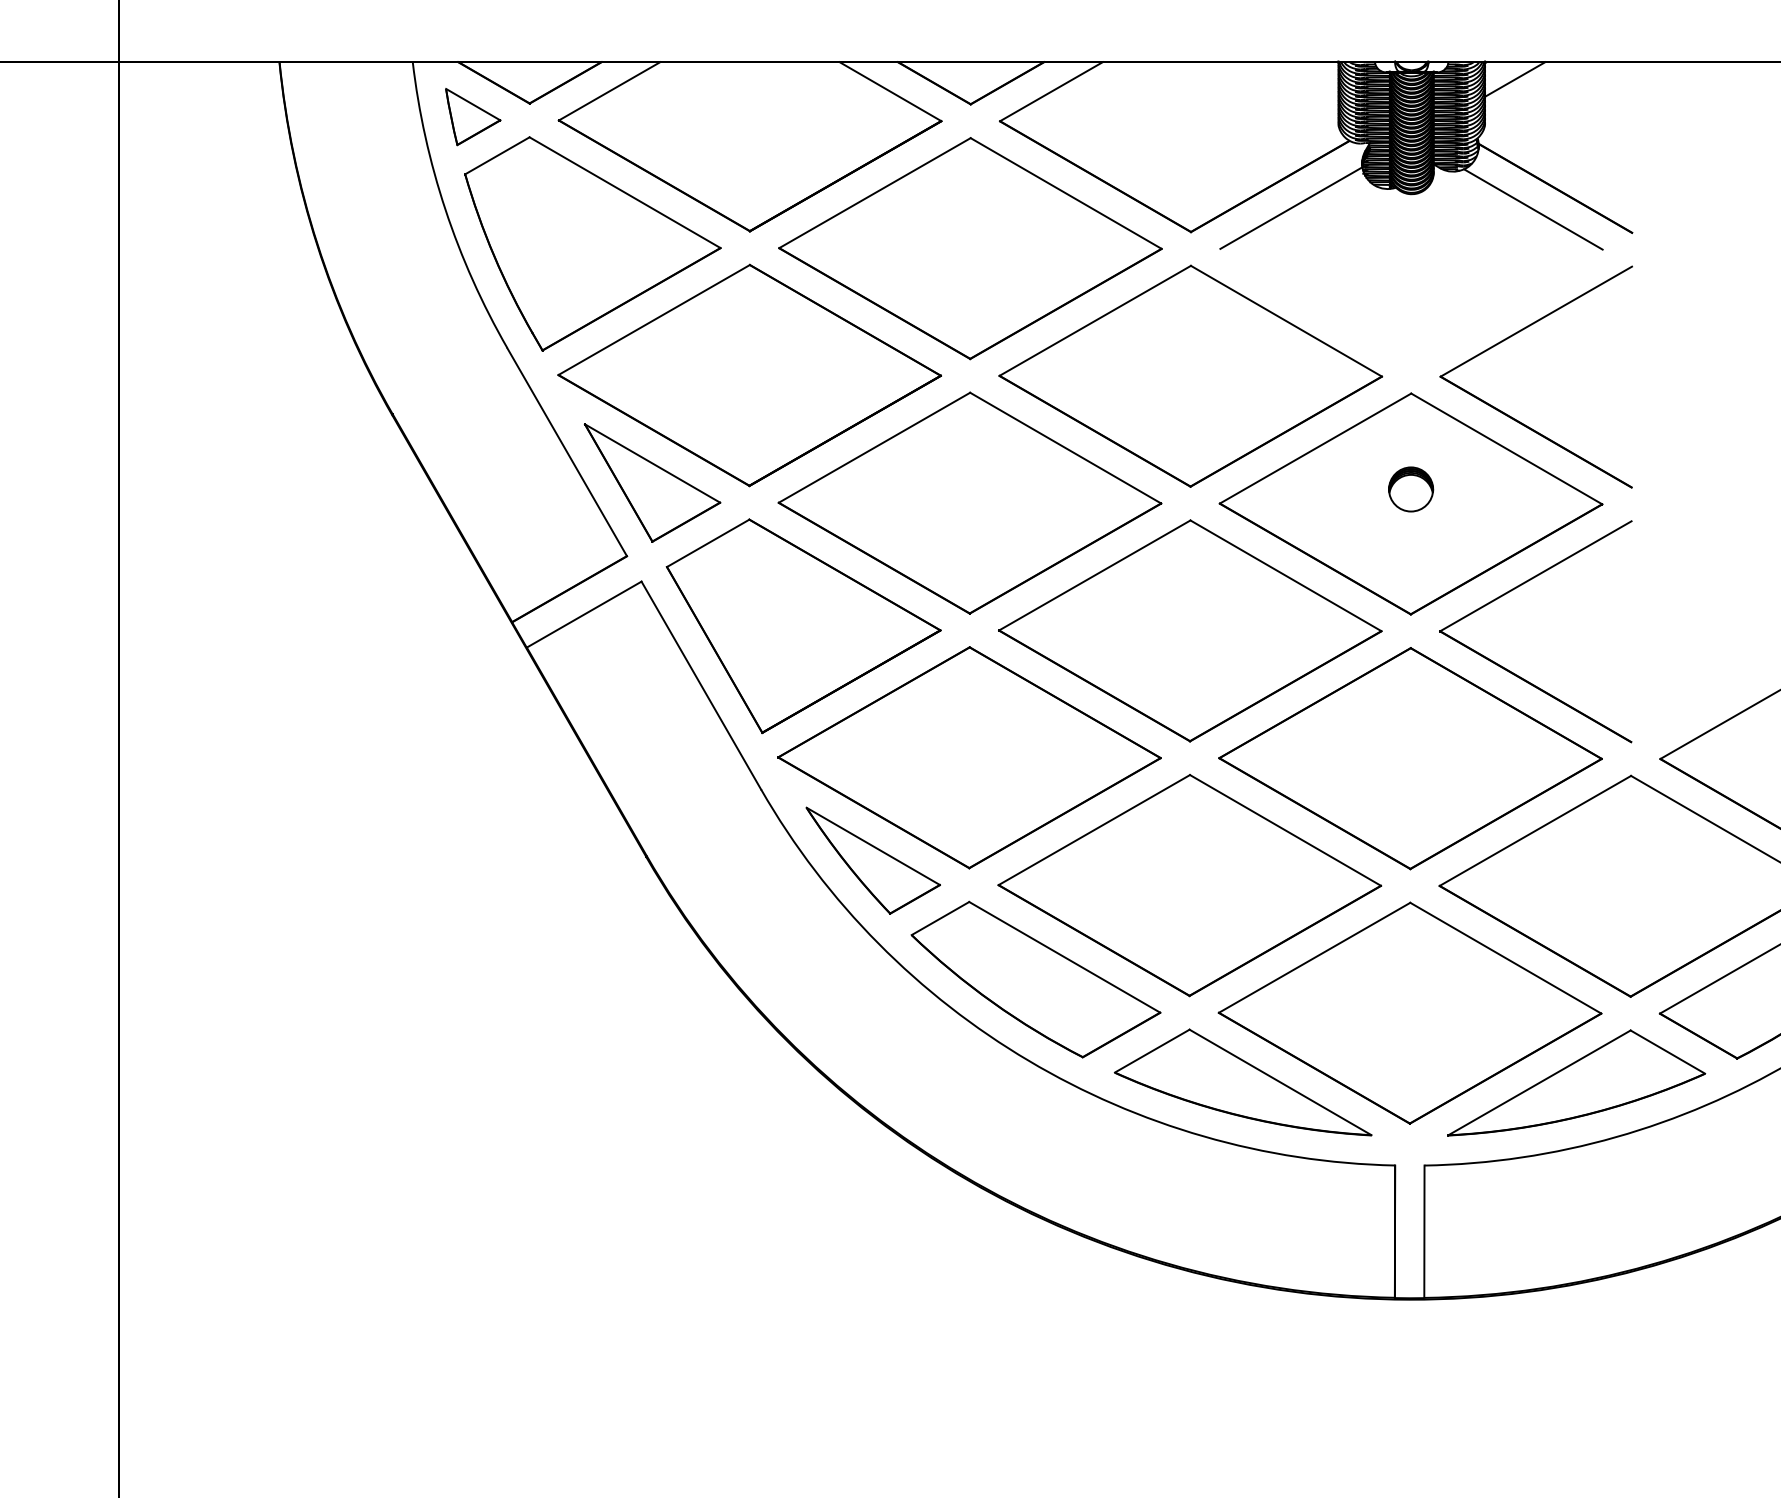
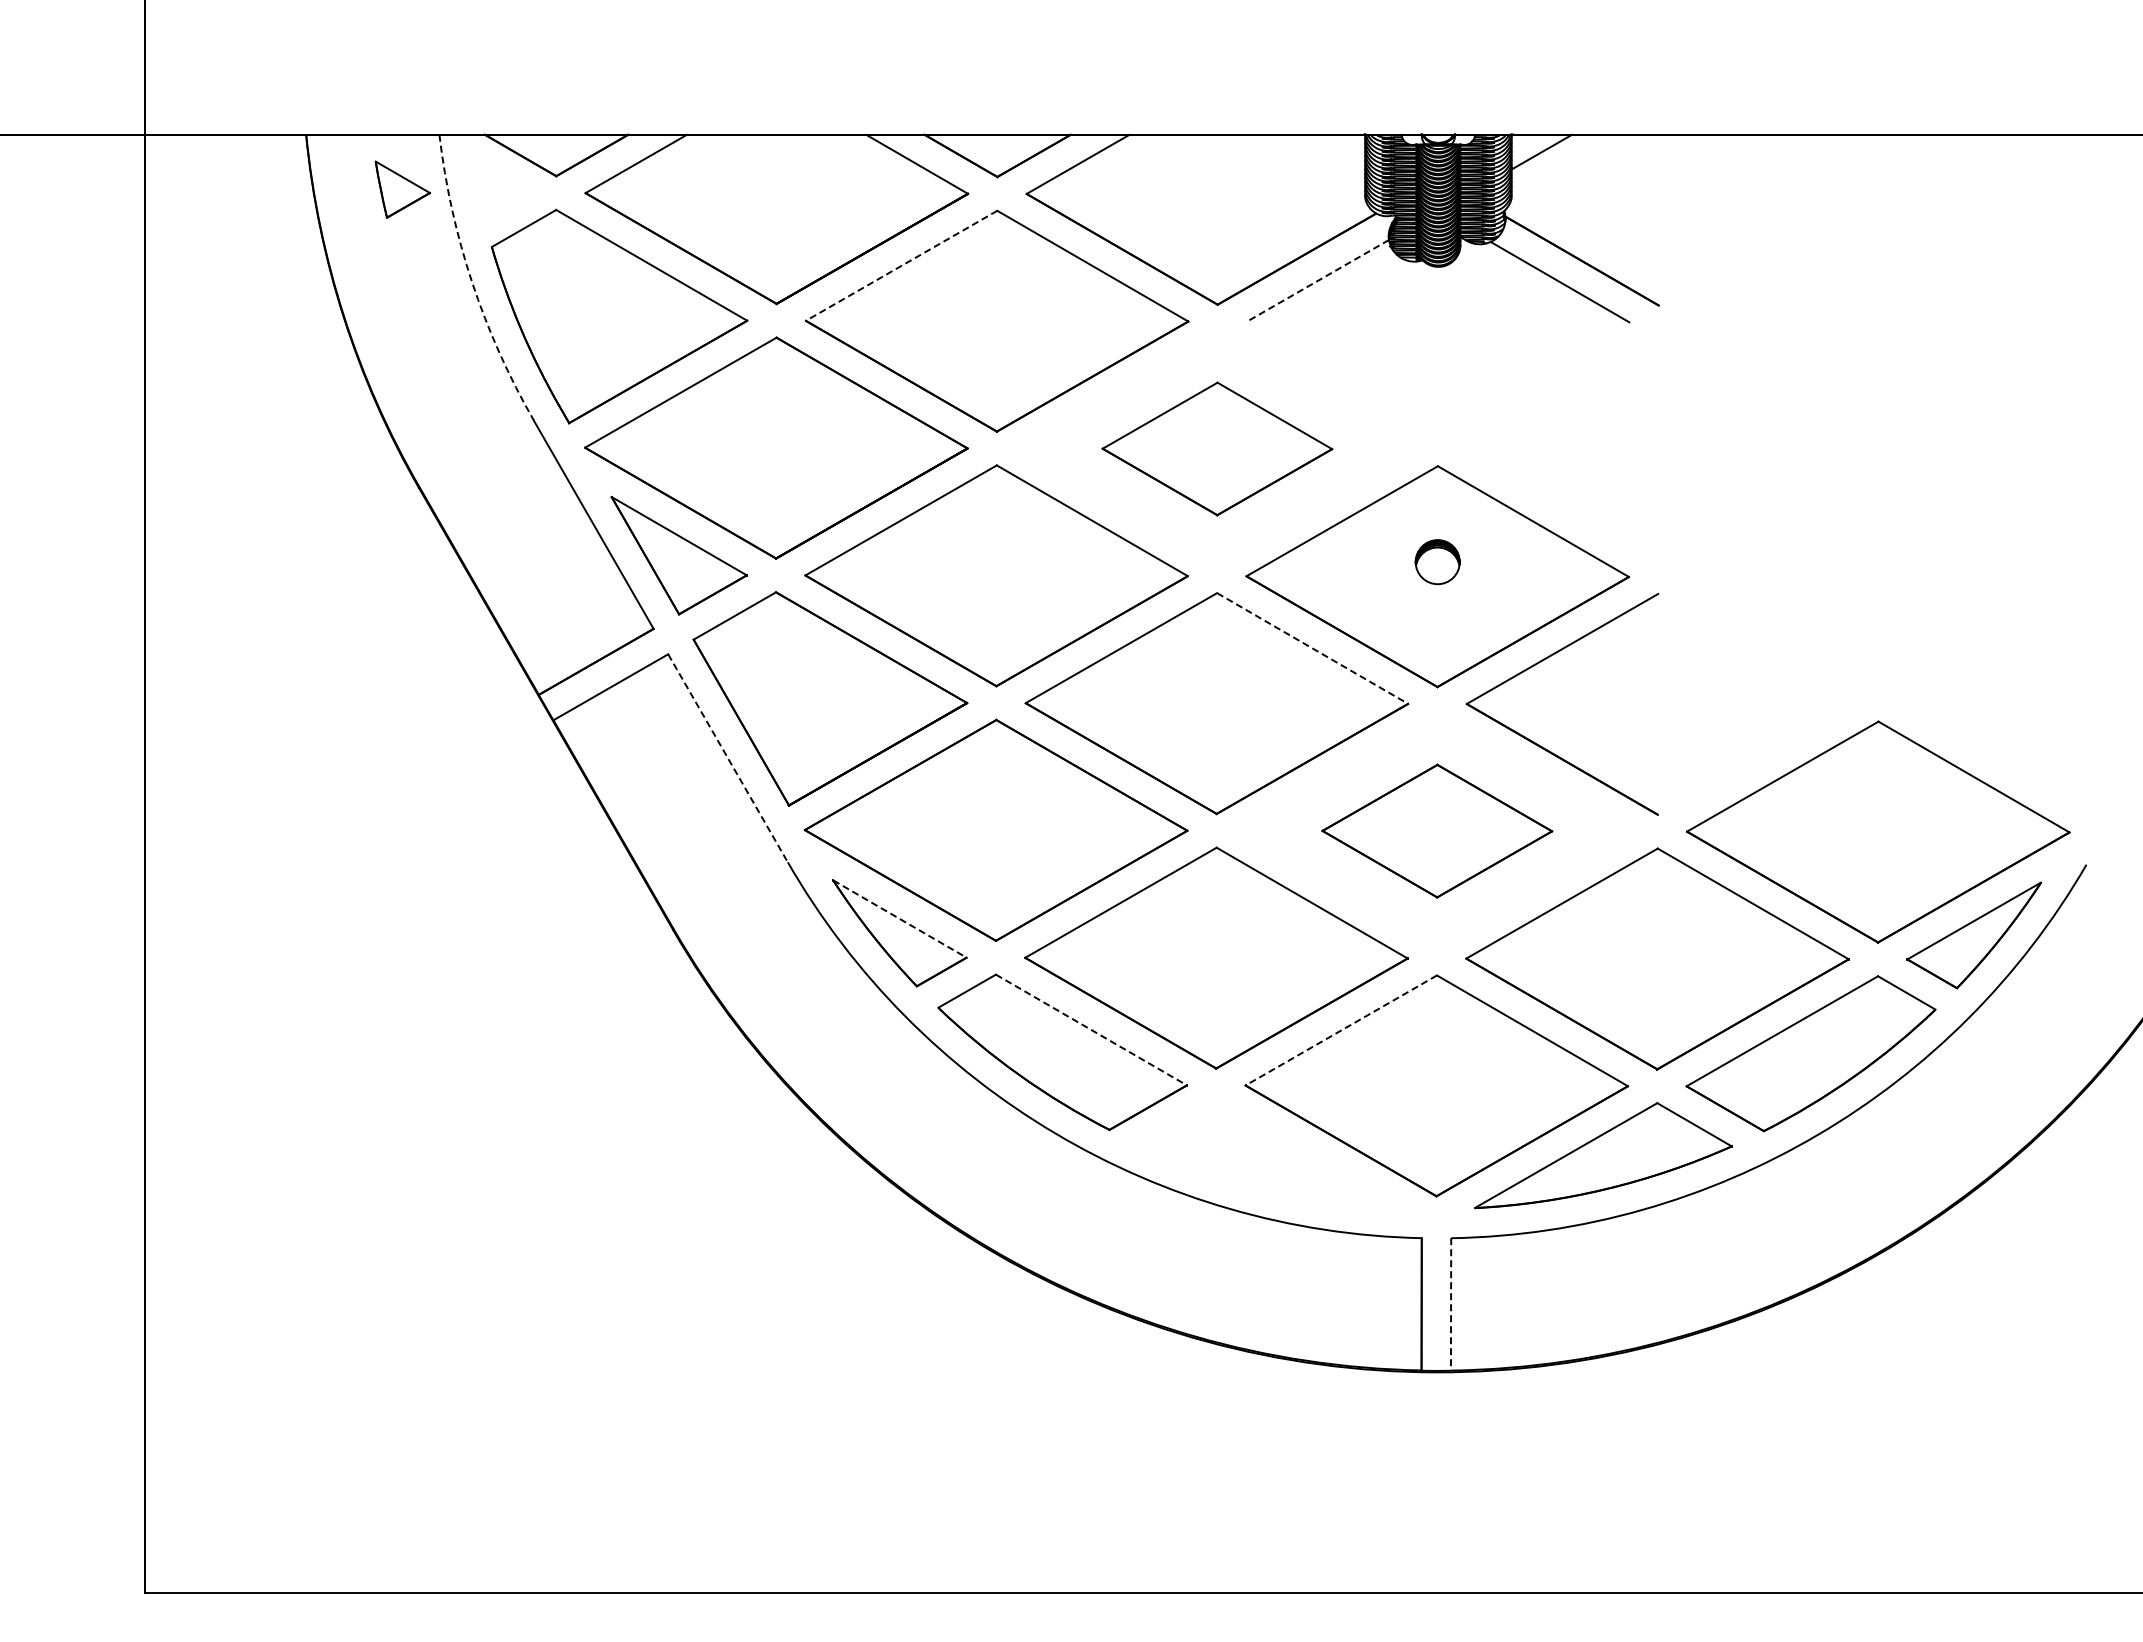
part: (472, 116) -> (402, 189), moved
line: (874, 193) -> (901, 266), solid -> dashed
line: (1291, 207) -> (1318, 280), solid -> dashed
arc: (445, 209) -> (472, 282), solid -> dashed
part: (1510, 337) -> (1537, 410), removed
part: (1190, 375) -> (1217, 448), size x0.6
line: (1286, 575) -> (1313, 648), solid -> dashed
line: (701, 685) -> (728, 758), solid -> dashed
part: (1410, 757) -> (1437, 830), size x0.6
line: (872, 846) -> (899, 919), solid -> dashed
line: (1064, 957) -> (1091, 1030), solid -> dashed
line: (1313, 957) -> (1340, 1030), solid -> dashed
part: (1242, 1081) -> (1269, 1154), removed
line: (1424, 1231) -> (1451, 1304), solid -> dashed

